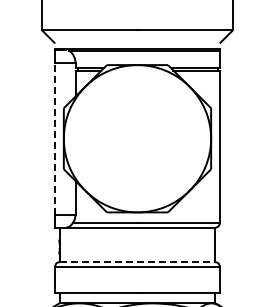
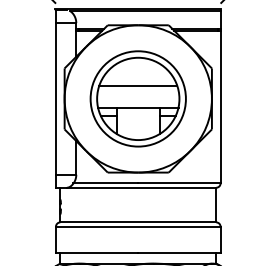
line: (55, 138) -> (56, 98), dashed -> solid
part: (137, 138) -> (138, 98), added
line: (137, 262) -> (138, 222), dashed -> solid

